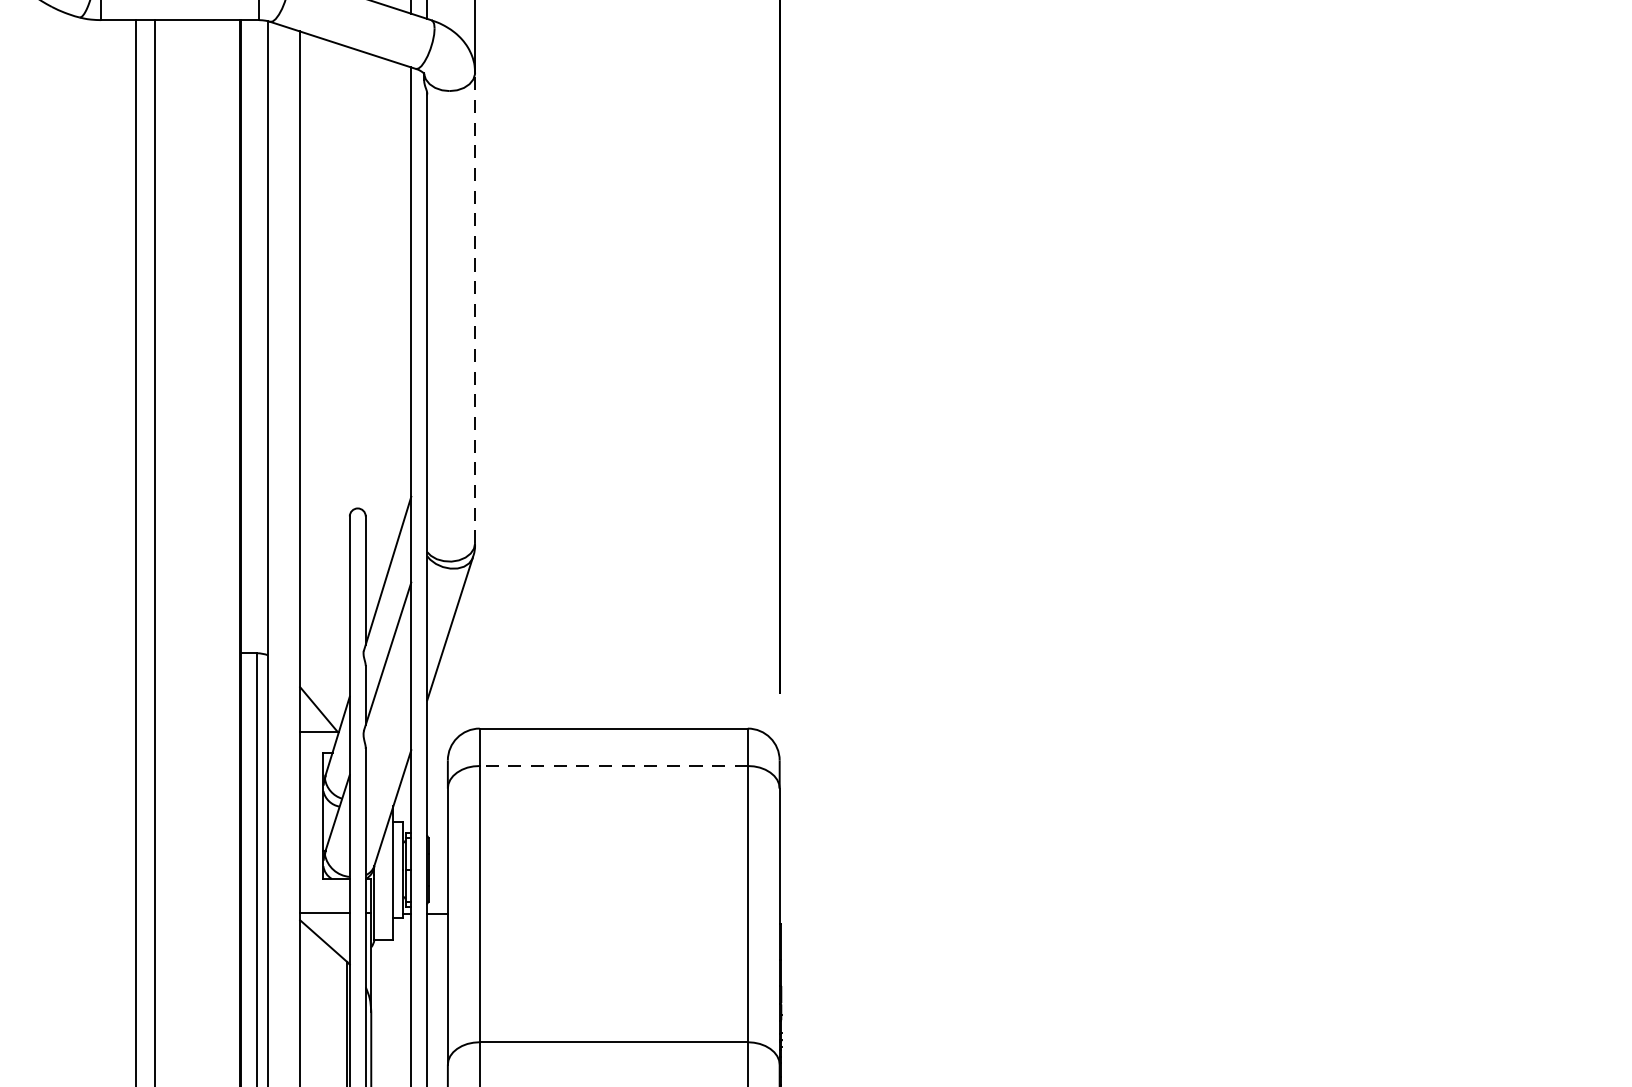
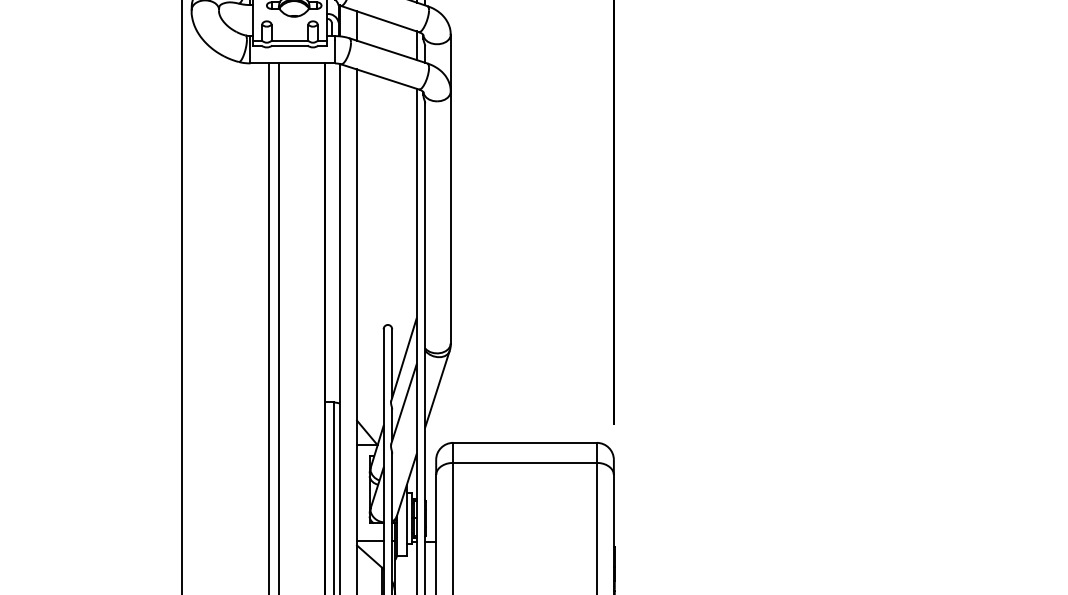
line: (474, 307) -> (450, 217), dashed -> solid
line: (614, 765) -> (525, 462), dashed -> solid

